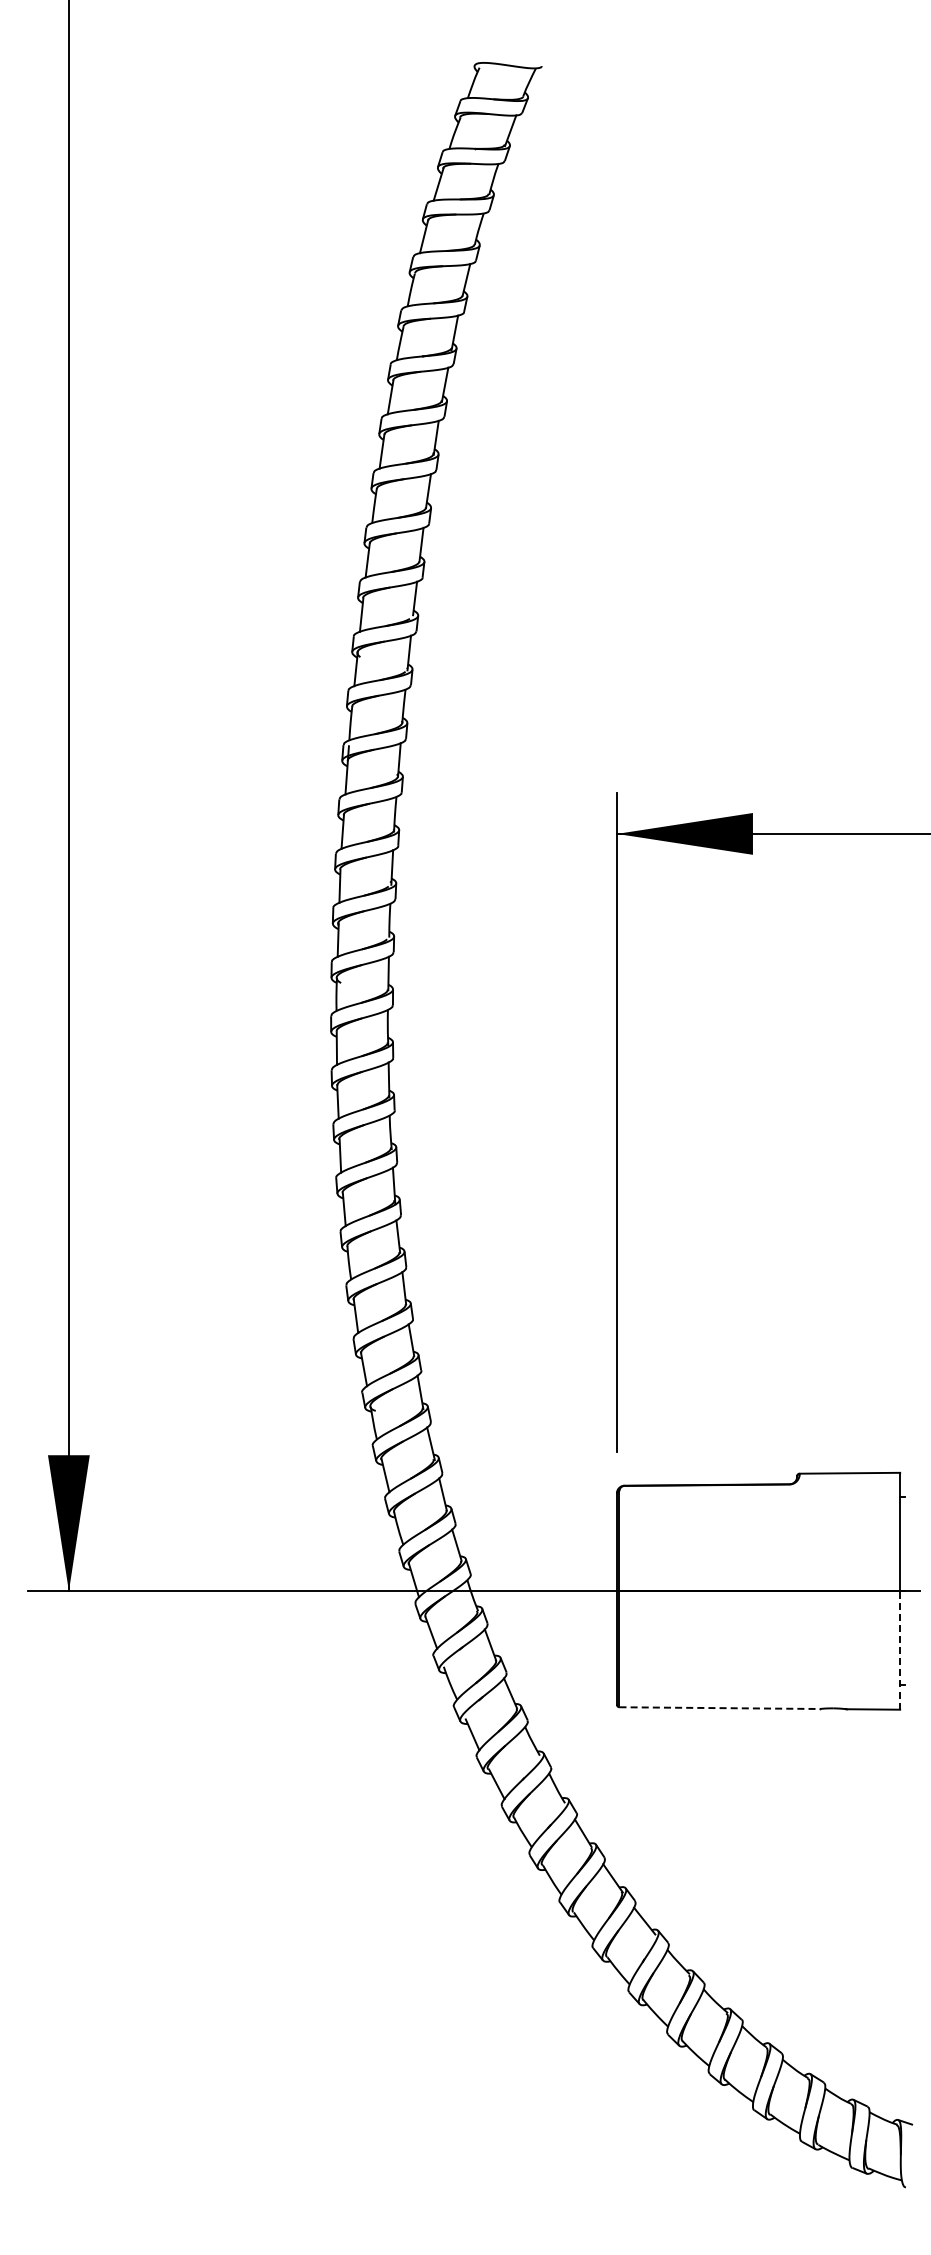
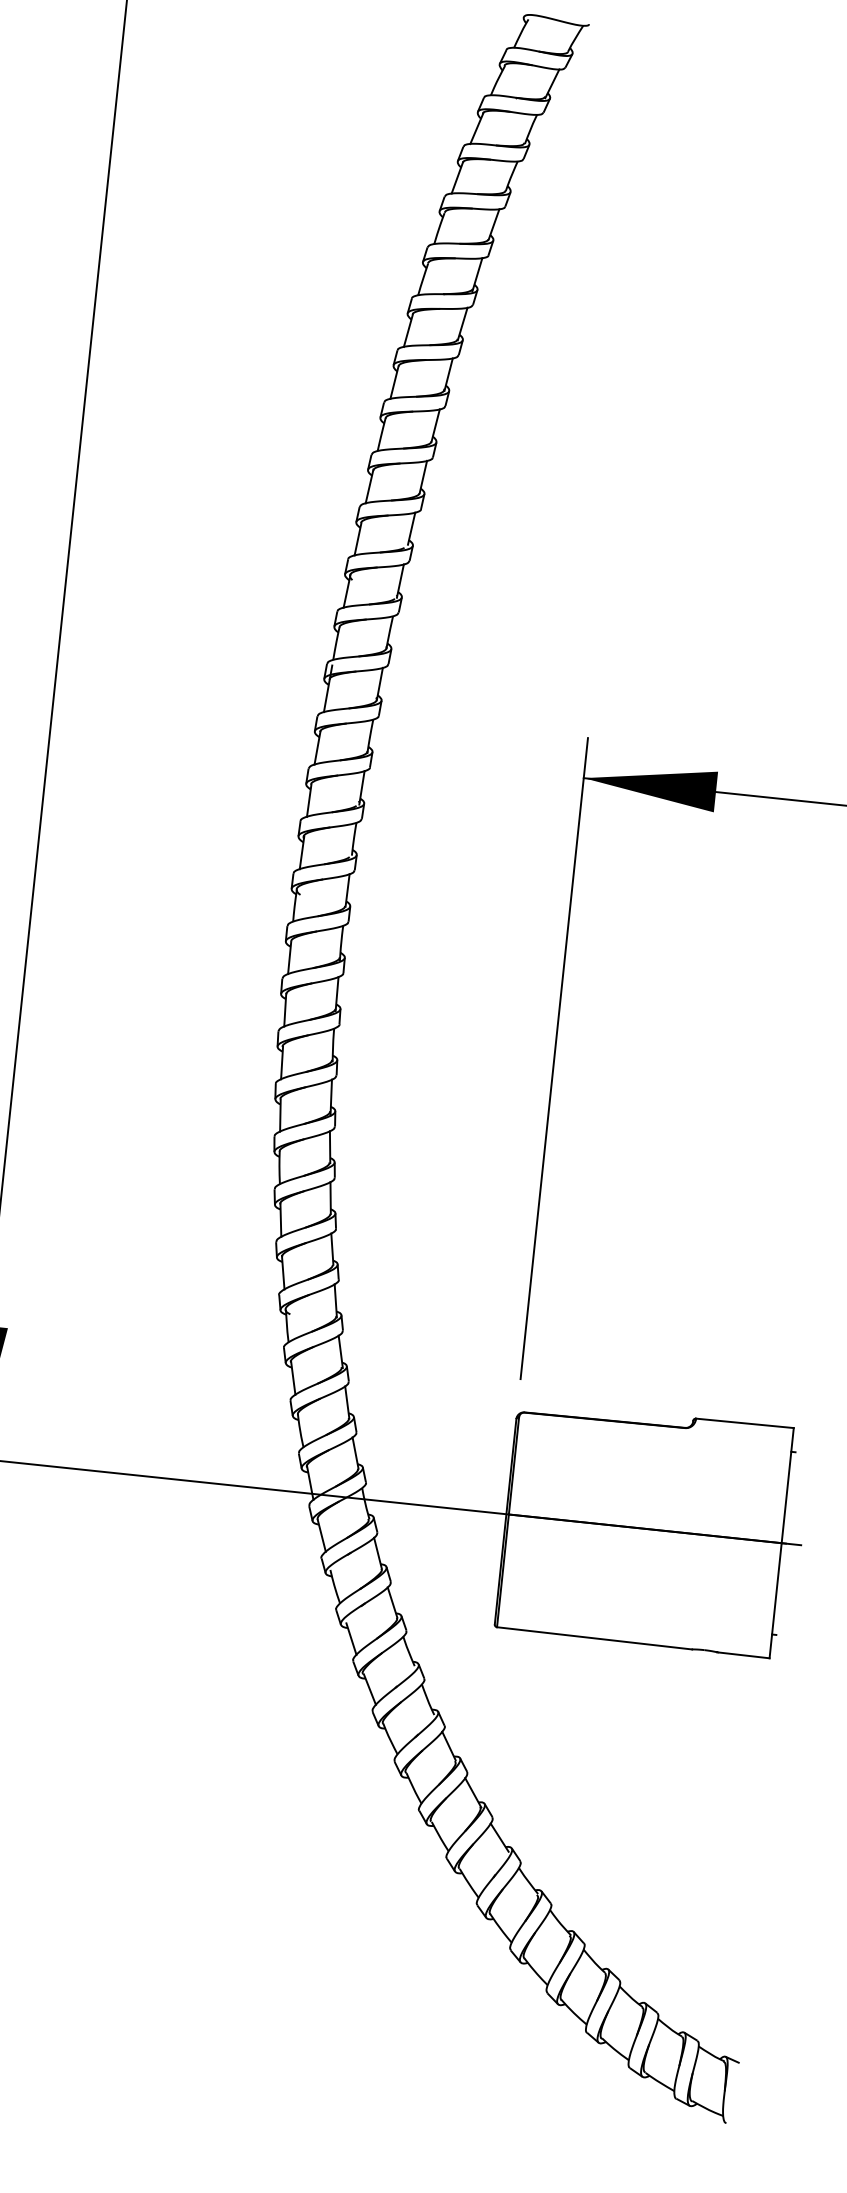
line: (900, 1649) -> (776, 1599), dashed -> solid
line: (720, 1708) -> (595, 1638), dashed -> solid

